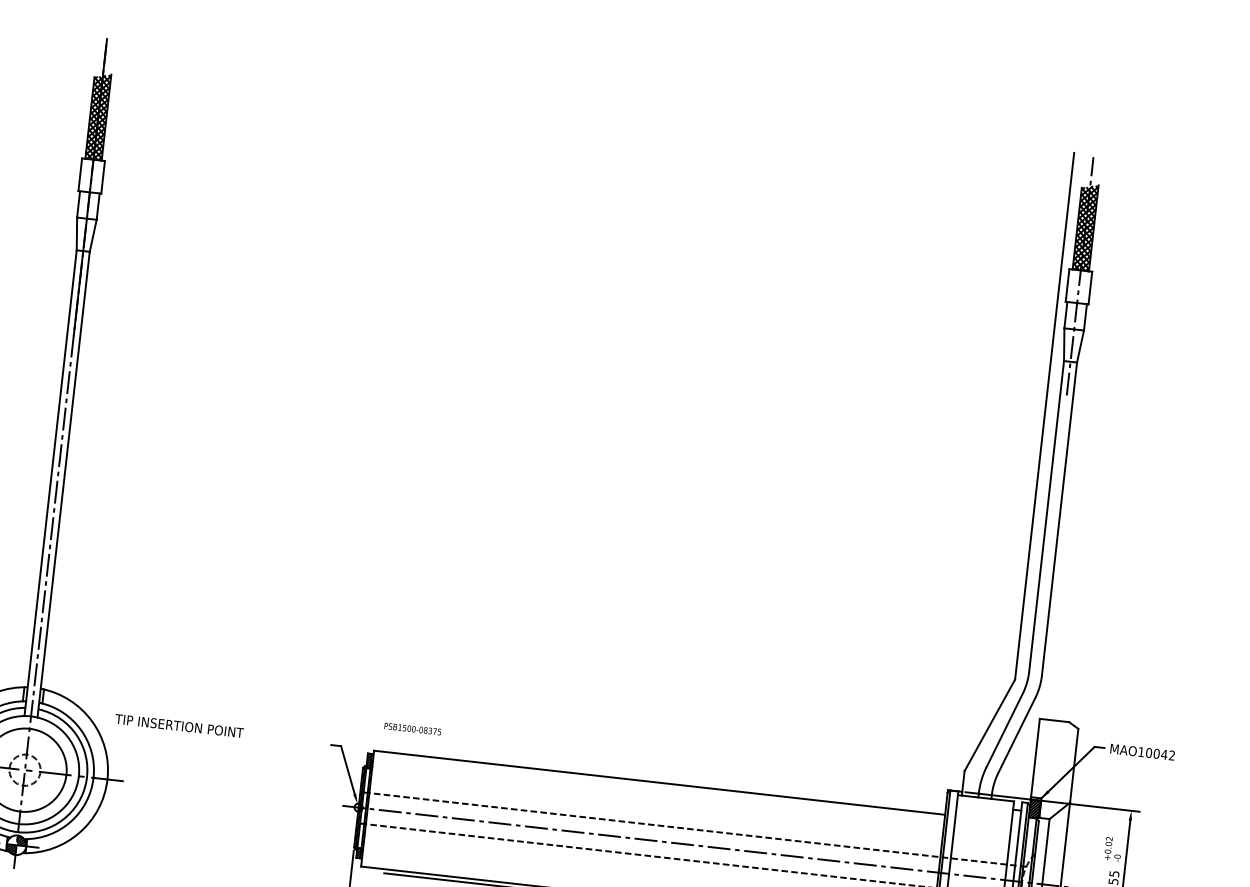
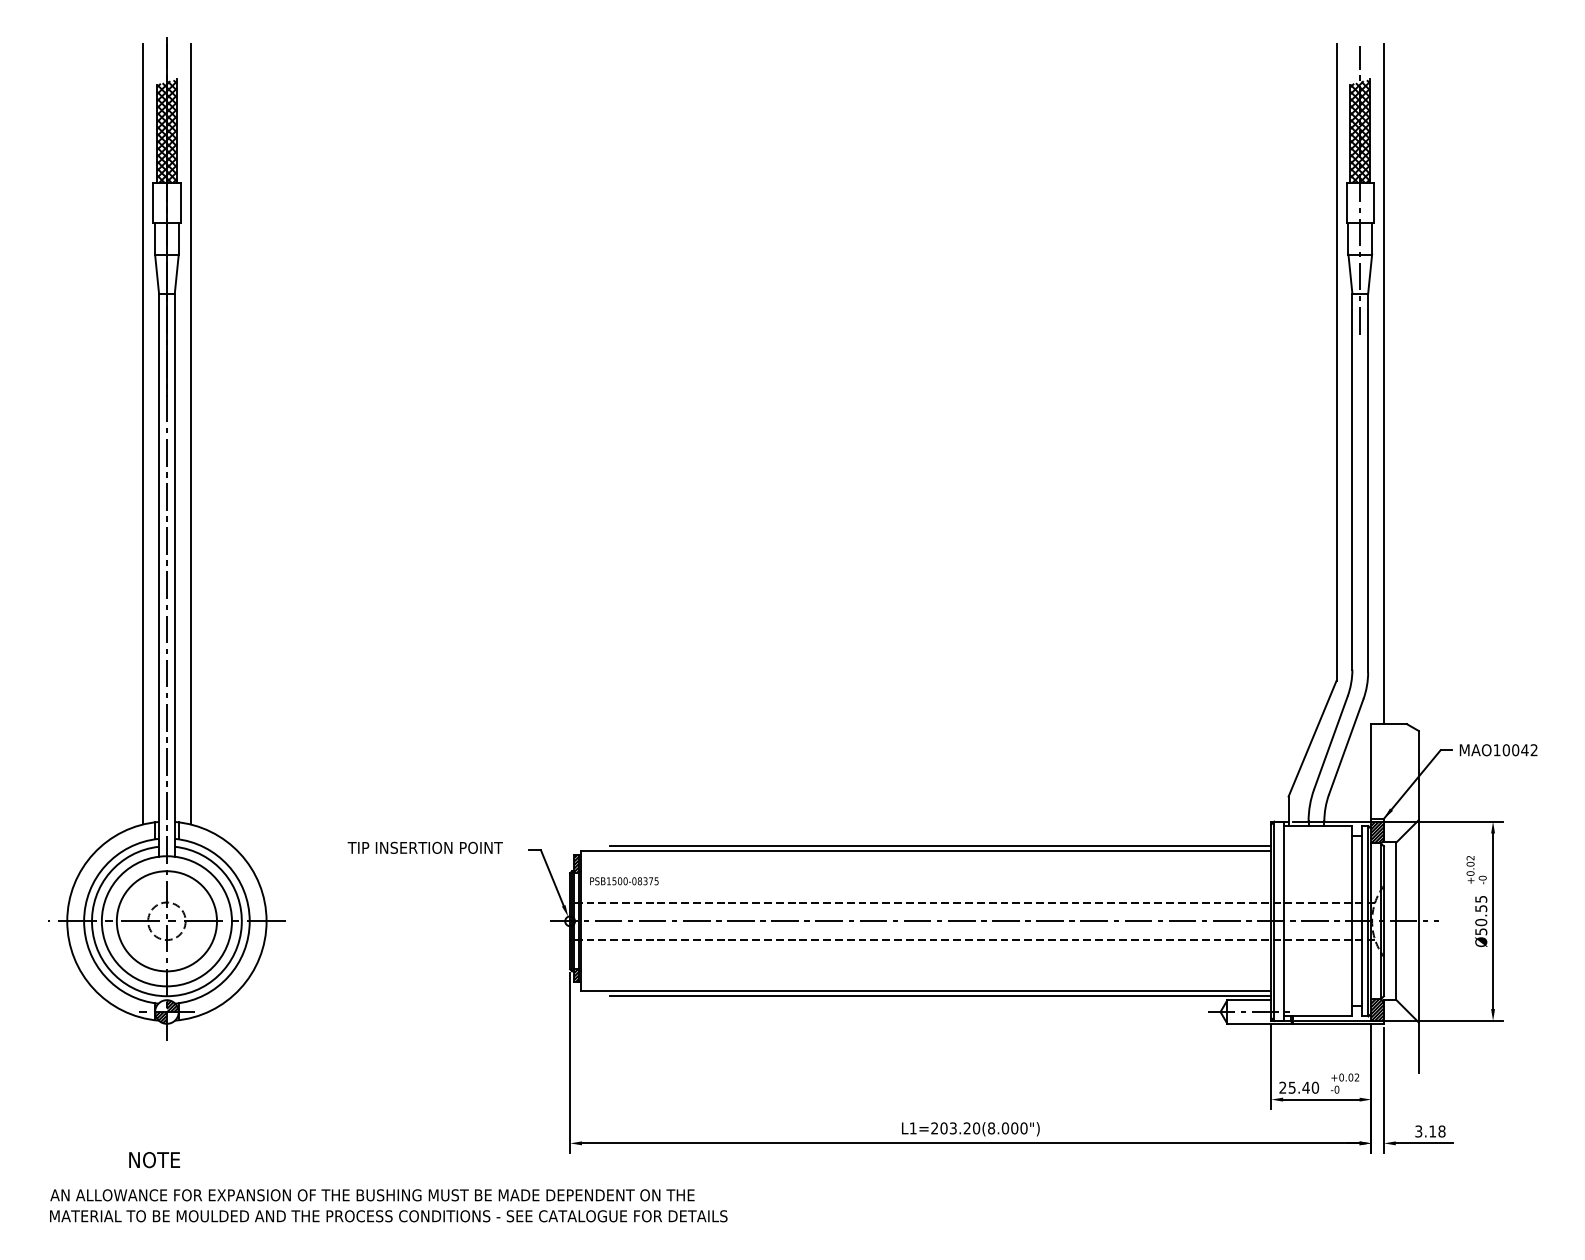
line: (50, 365) -> (143, 434), added
line: (89, 369) -> (190, 434), added
line: (1081, 439) -> (1383, 384), added
text: (178, 725) -> (424, 847), moved
text: (412, 729) -> (624, 881), moved
line: (671, 780) -> (940, 846), added

